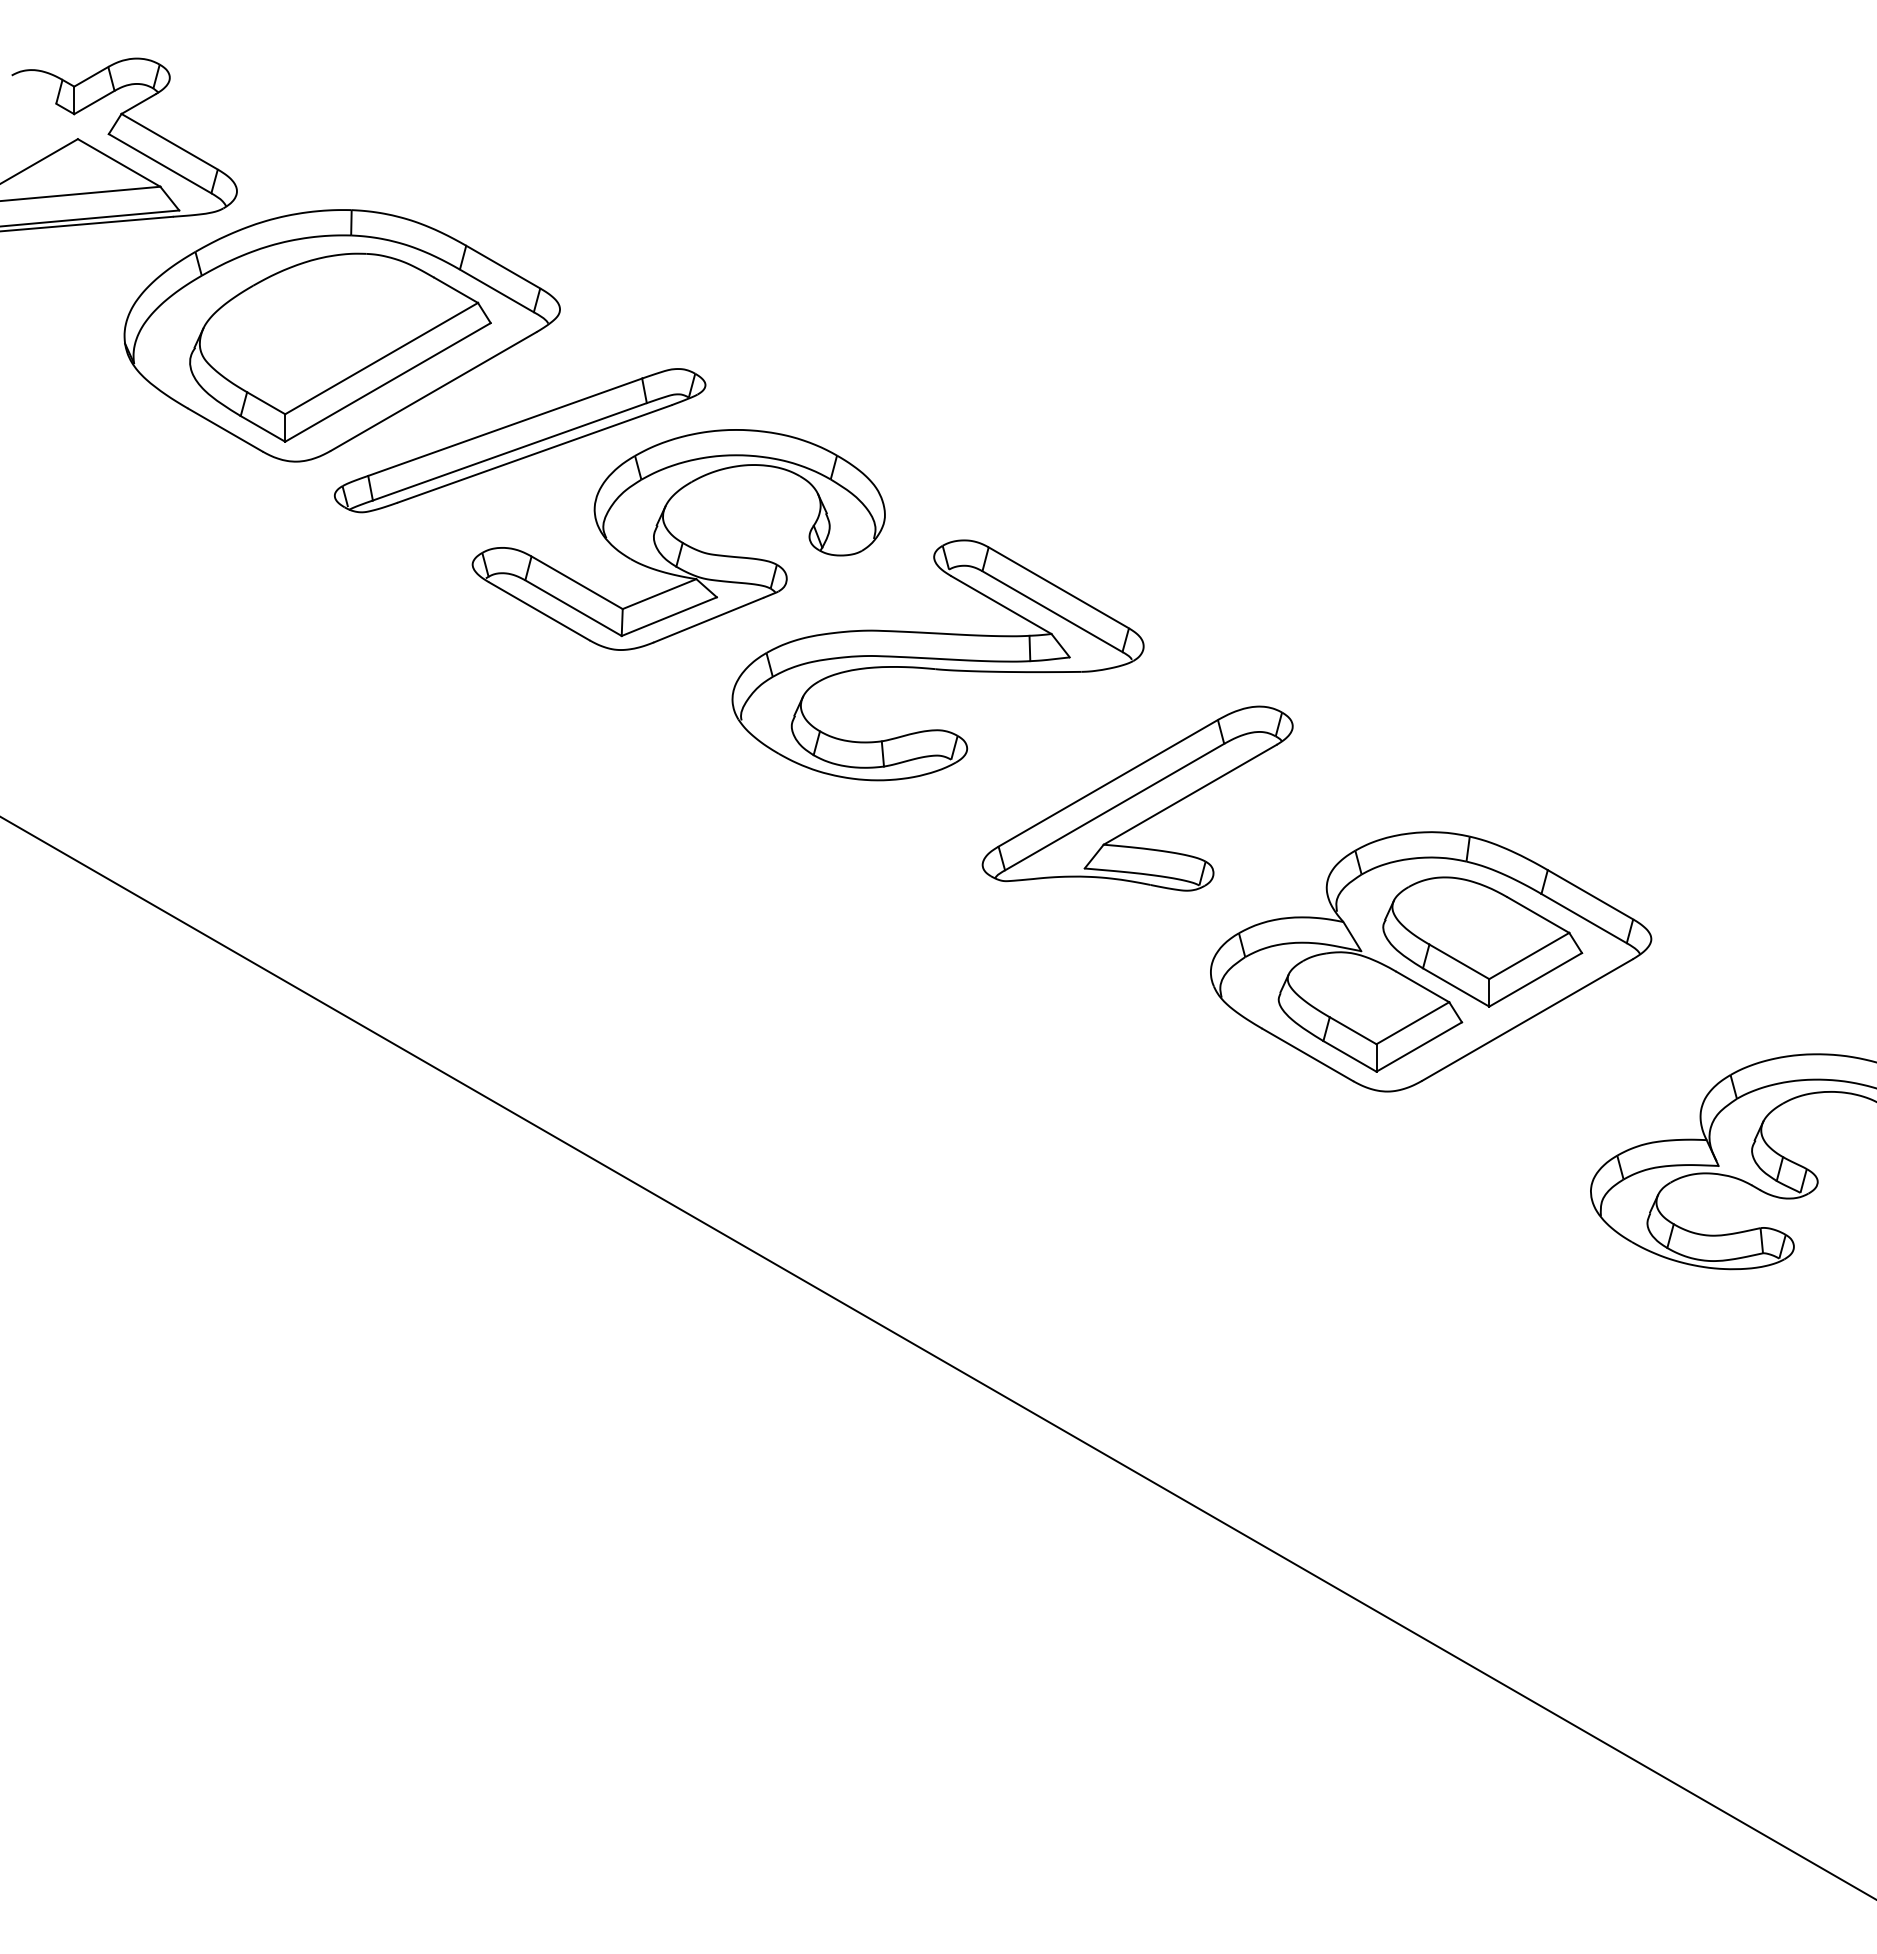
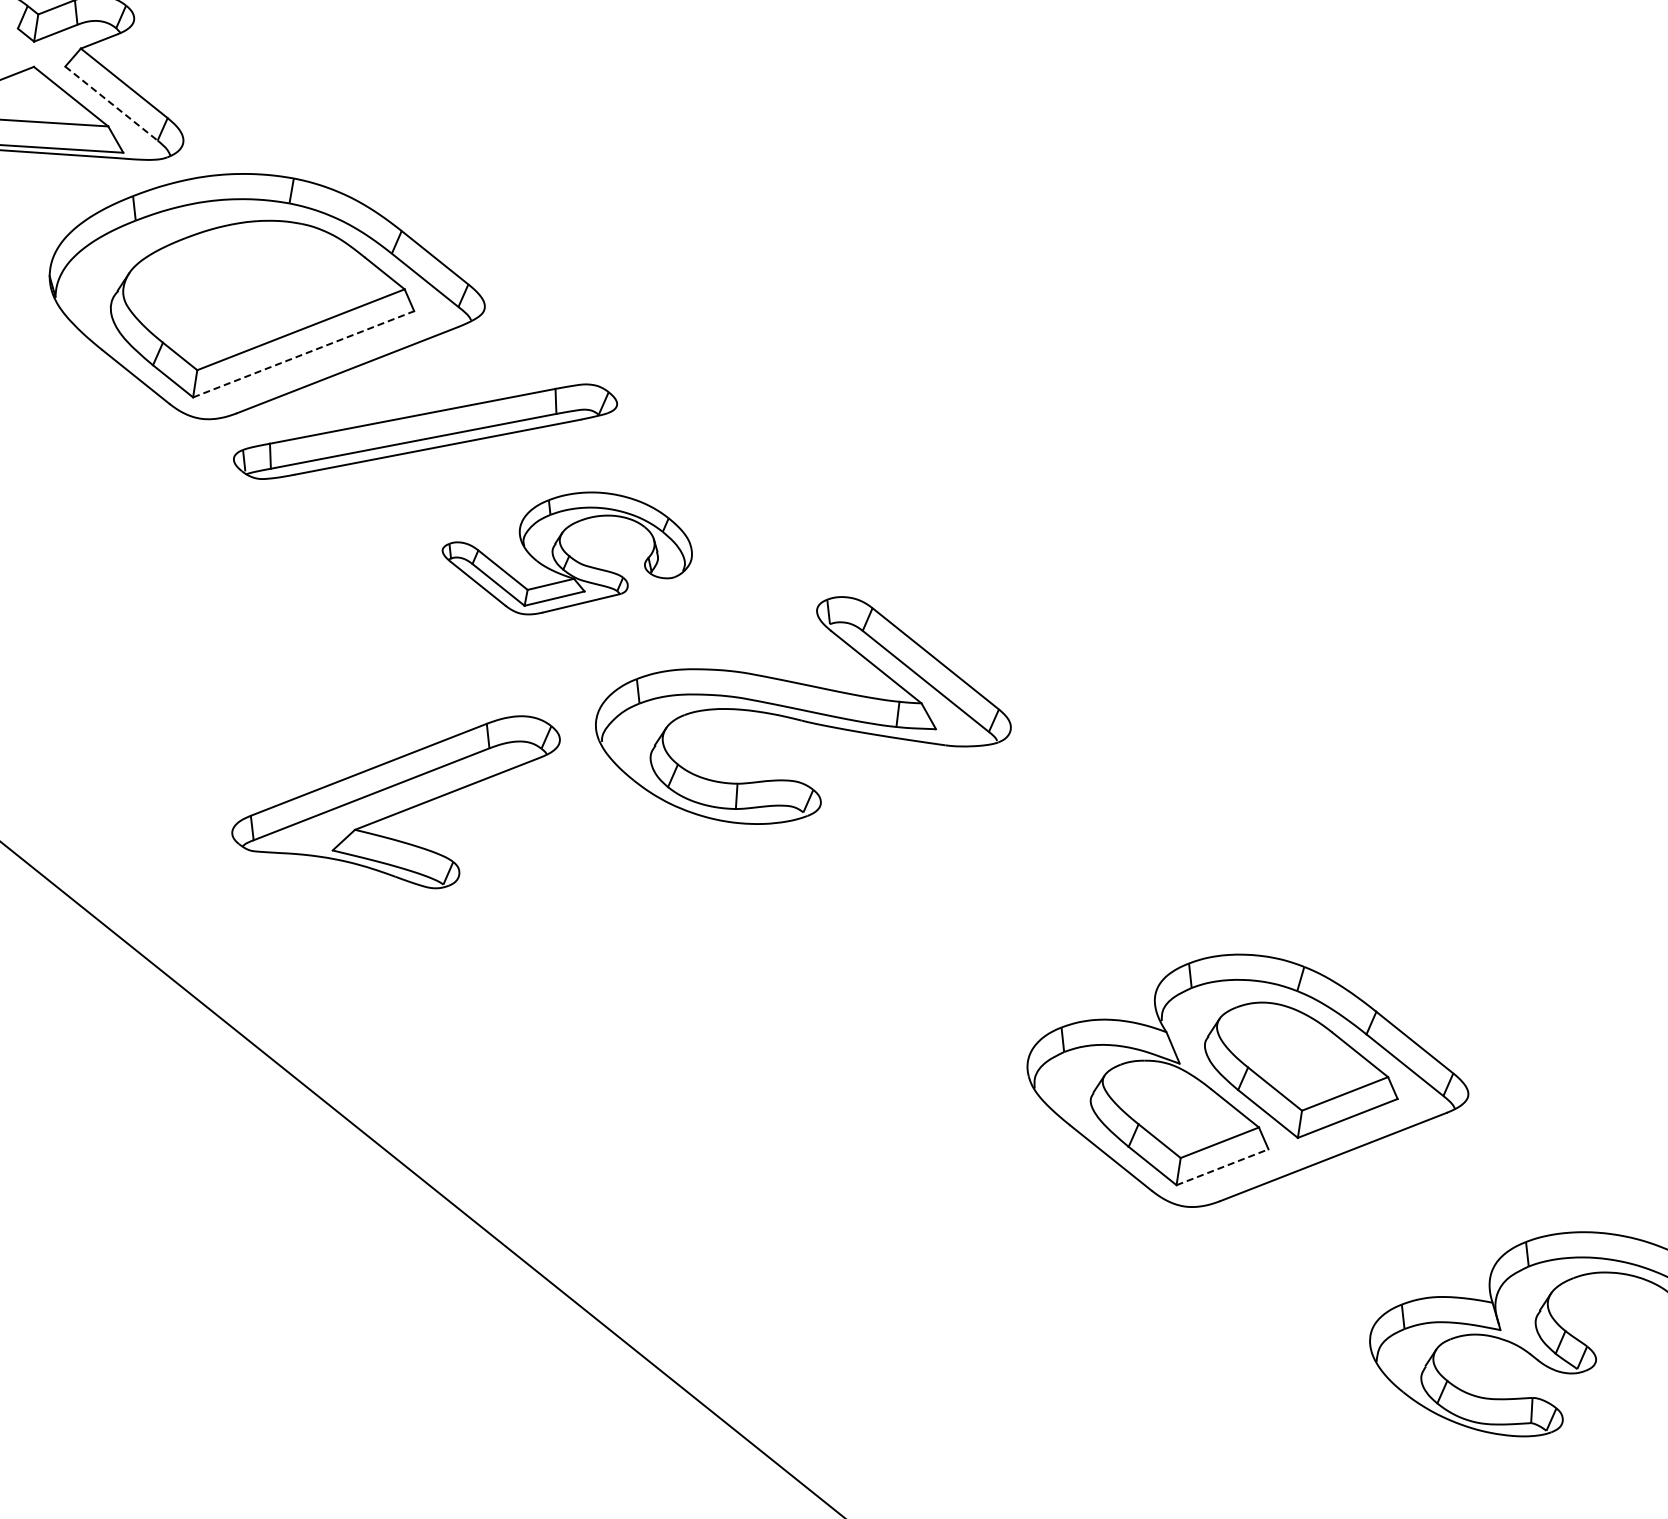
line: (160, 163) -> (111, 103), solid -> dashed
line: (387, 382) -> (303, 354), solid -> dashed
part: (678, 539) -> (567, 553), size x0.6
part: (1137, 798) -> (395, 789), moved
line: (1419, 1046) -> (1222, 1166), solid -> dashed

